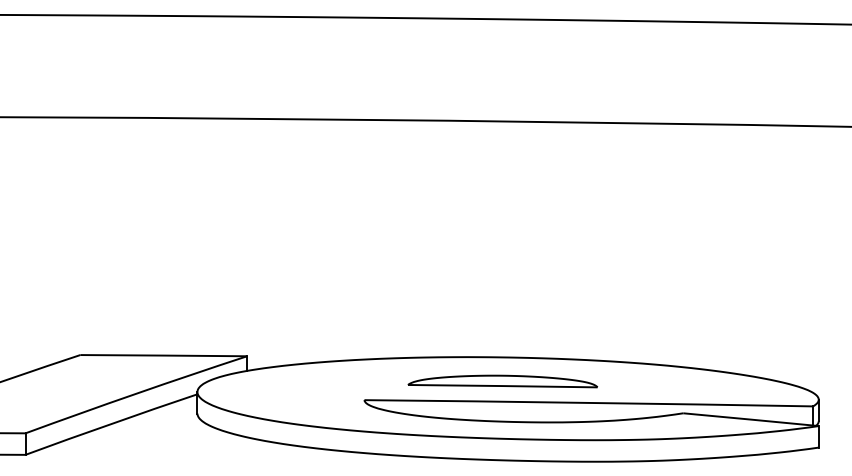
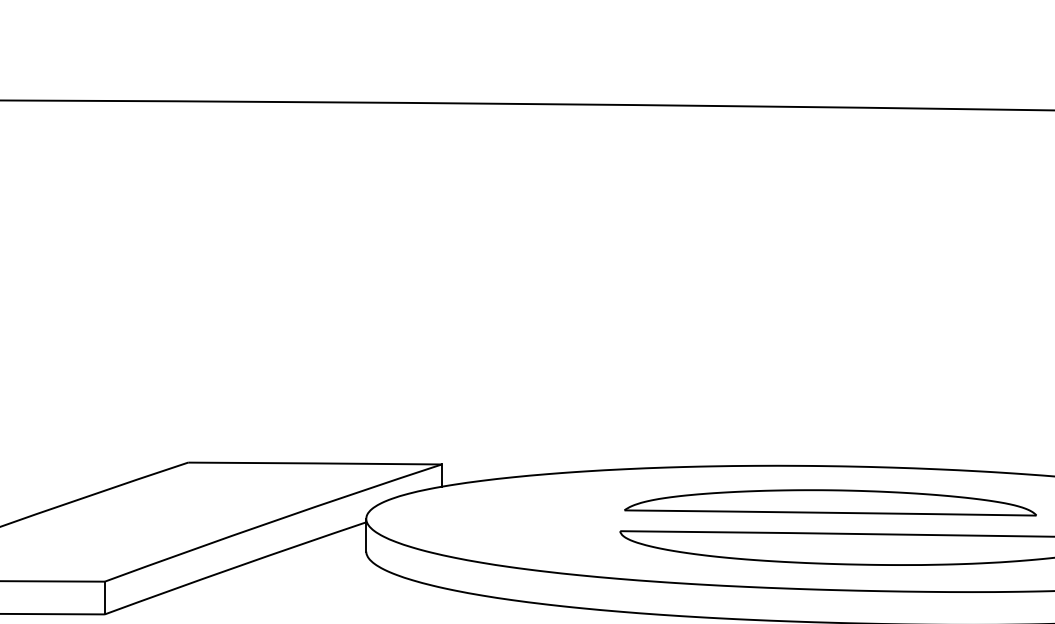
part: (502, 381) -> (830, 502), size x1.43

